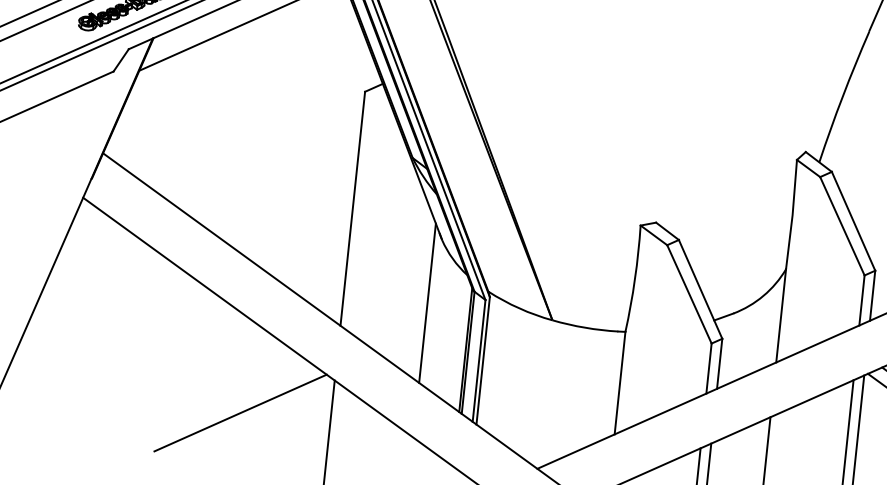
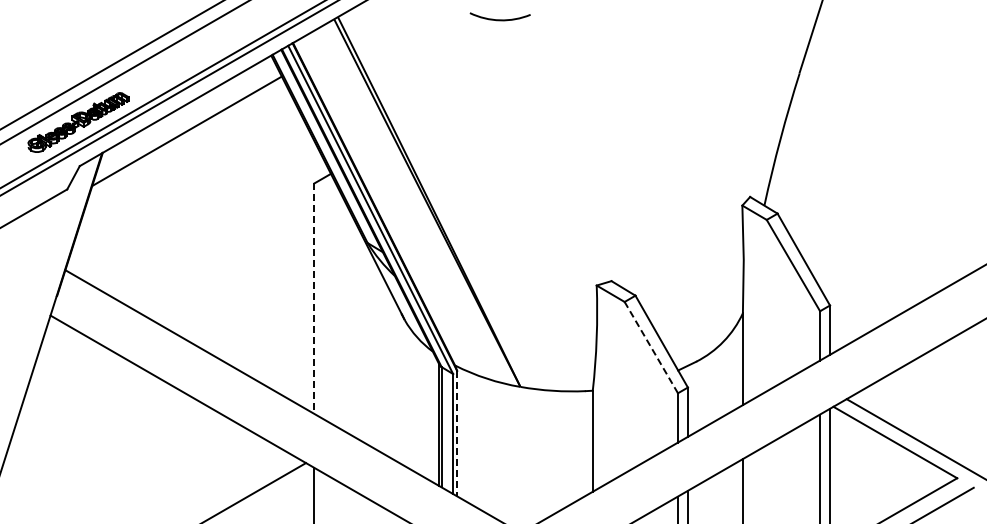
line: (352, 209) -> (314, 299), solid -> dashed
line: (689, 294) -> (651, 347), solid -> dashed
line: (427, 302) -> (396, 382), removed
line: (483, 360) -> (457, 433), solid -> dashed

